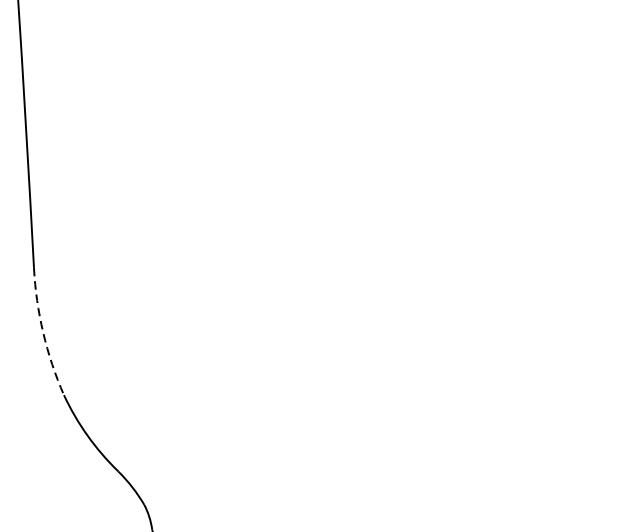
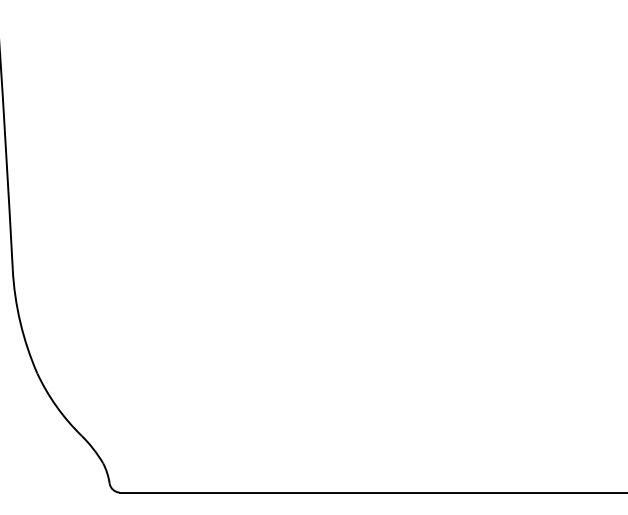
arc: (43, 332) -> (20, 322), dashed -> solid

